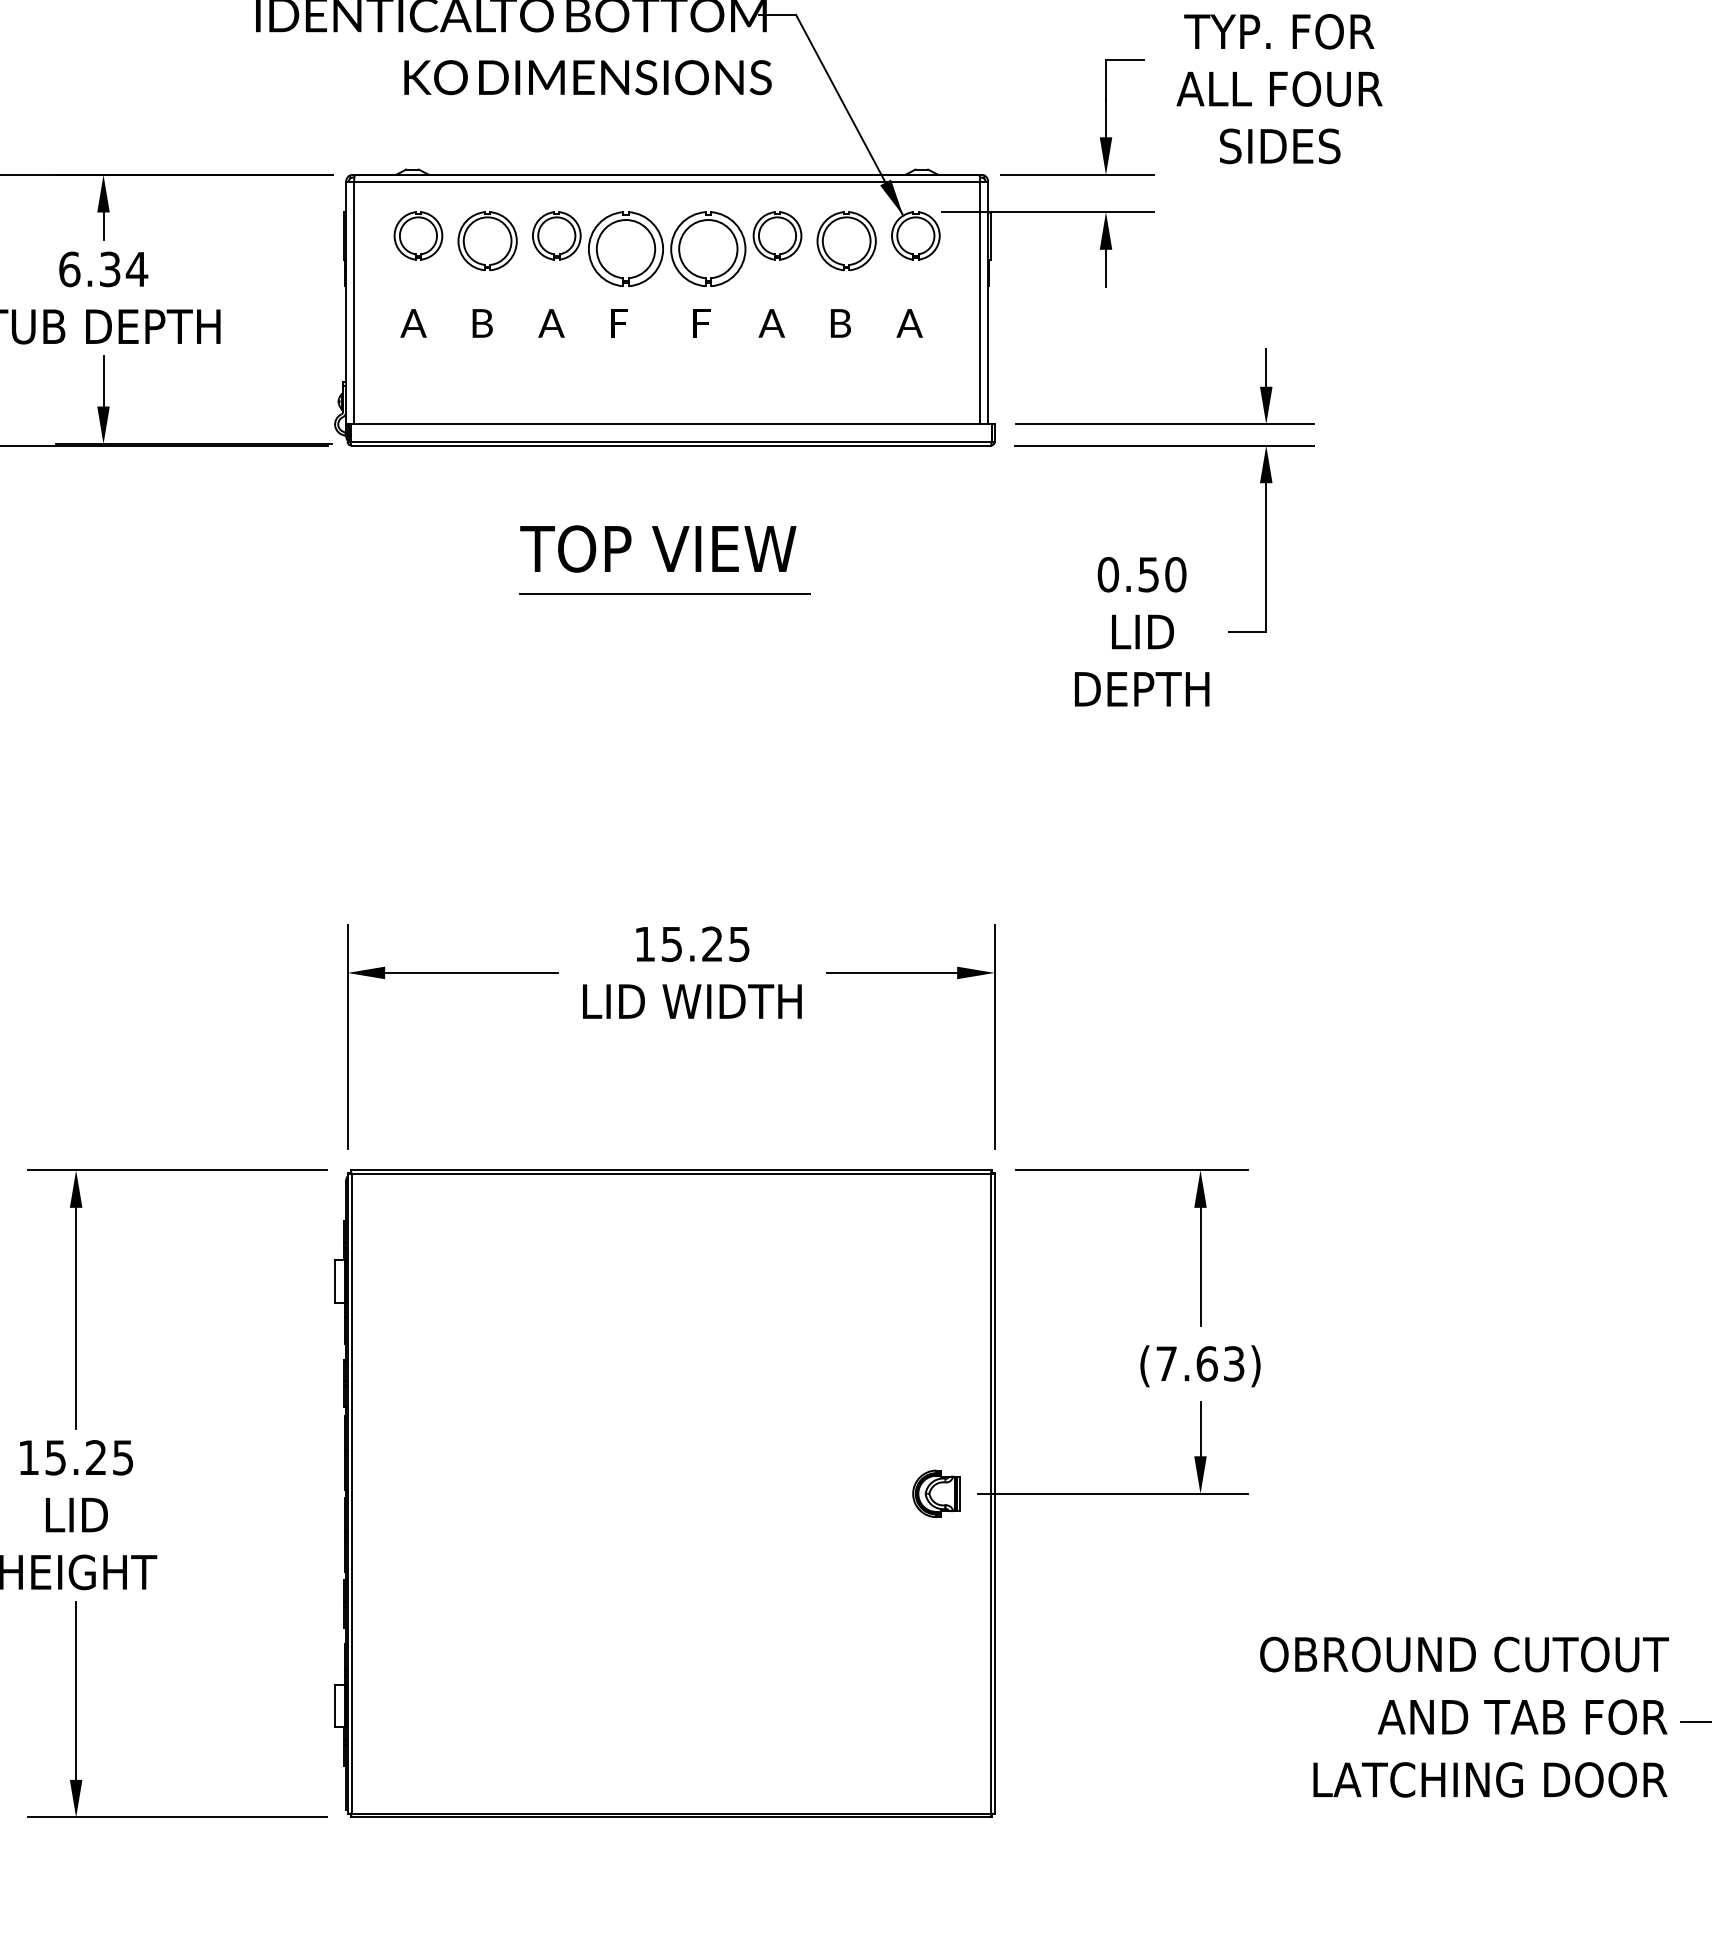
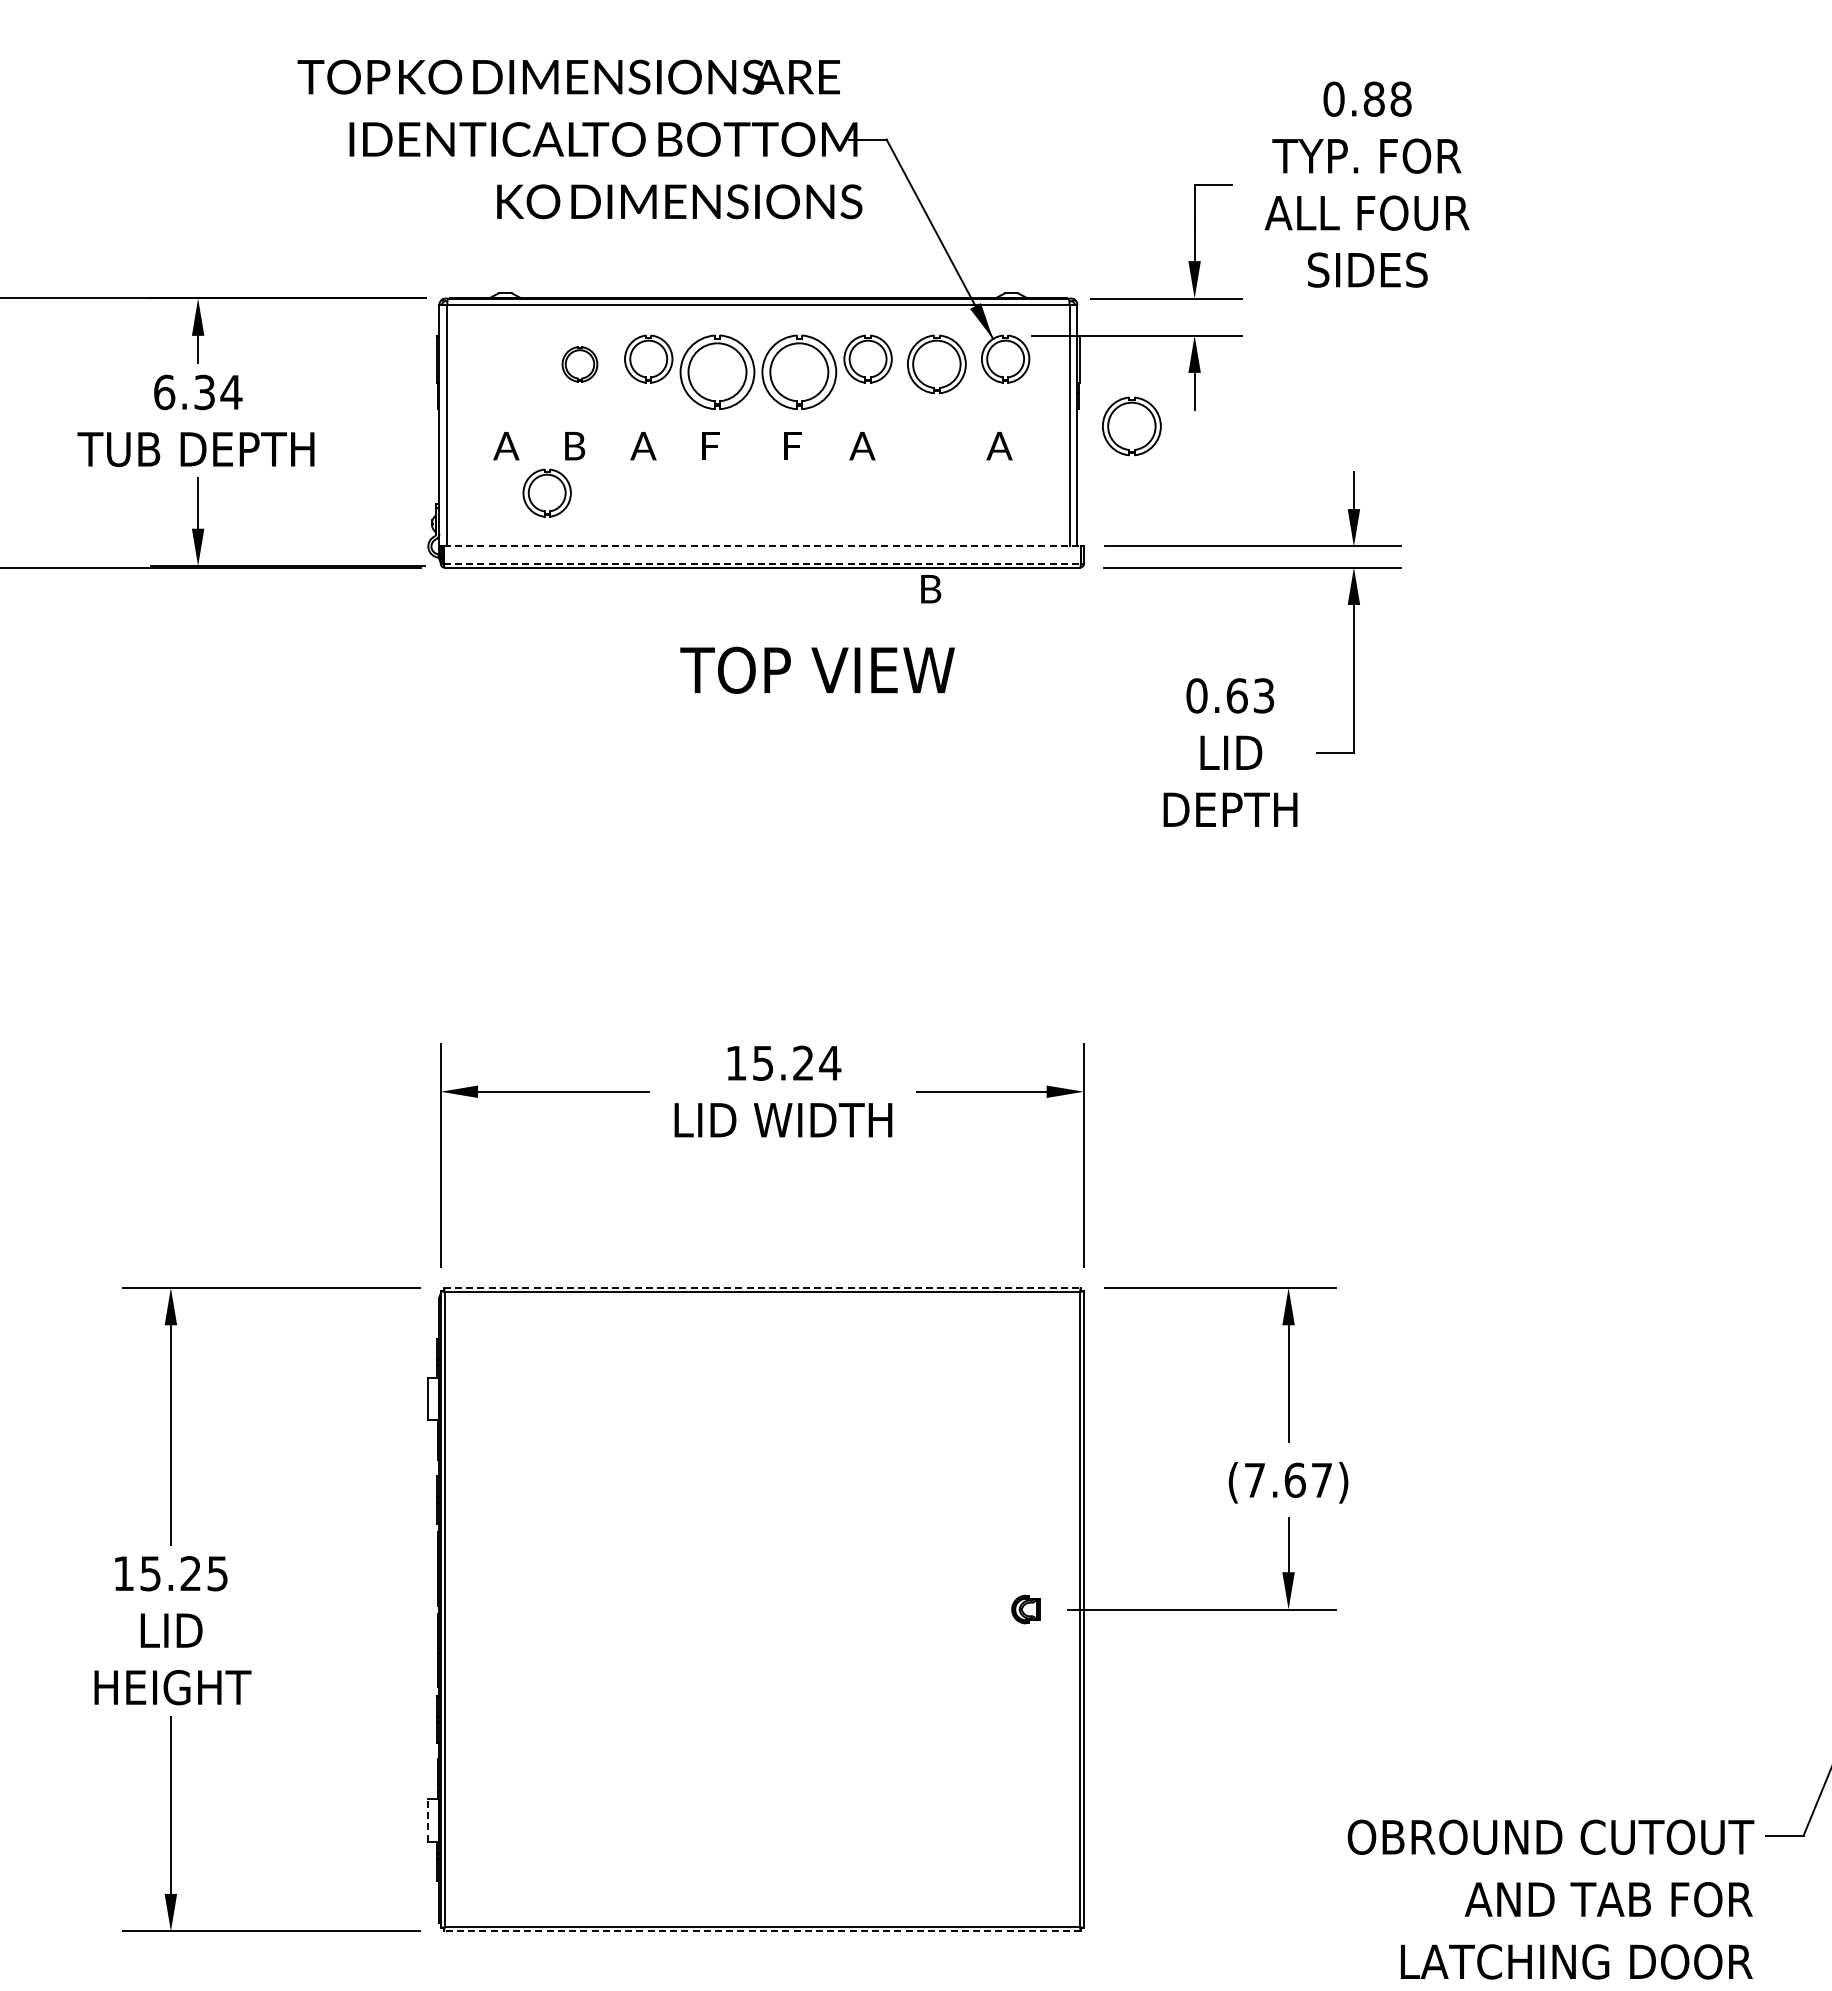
part: (417, 235) -> (546, 492), moved
part: (487, 241) -> (579, 364), size x0.6
part: (1042, 303) -> (1131, 426), added
text: (841, 323) -> (931, 589), moved
line: (671, 424) -> (762, 546), solid -> dashed
line: (671, 441) -> (762, 563), solid -> dashed
text: (658, 548) -> (817, 669), moved
text: (1162, 574) -> (1250, 695), 0.50 -> 0.63
line: (664, 594) -> (755, 715), removed
text: (739, 944) -> (830, 1063), 15.25 -> 15.24
line: (671, 1169) -> (762, 1287), solid -> dashed
text: (1233, 1364) -> (1321, 1480), (7.63) -> (7.67)
part: (935, 1493) -> (1025, 1609), size x0.6
line: (335, 1706) -> (428, 1820), solid -> dashed
text: (1464, 1717) -> (1550, 1899), moved
line: (671, 1817) -> (762, 1931), solid -> dashed

